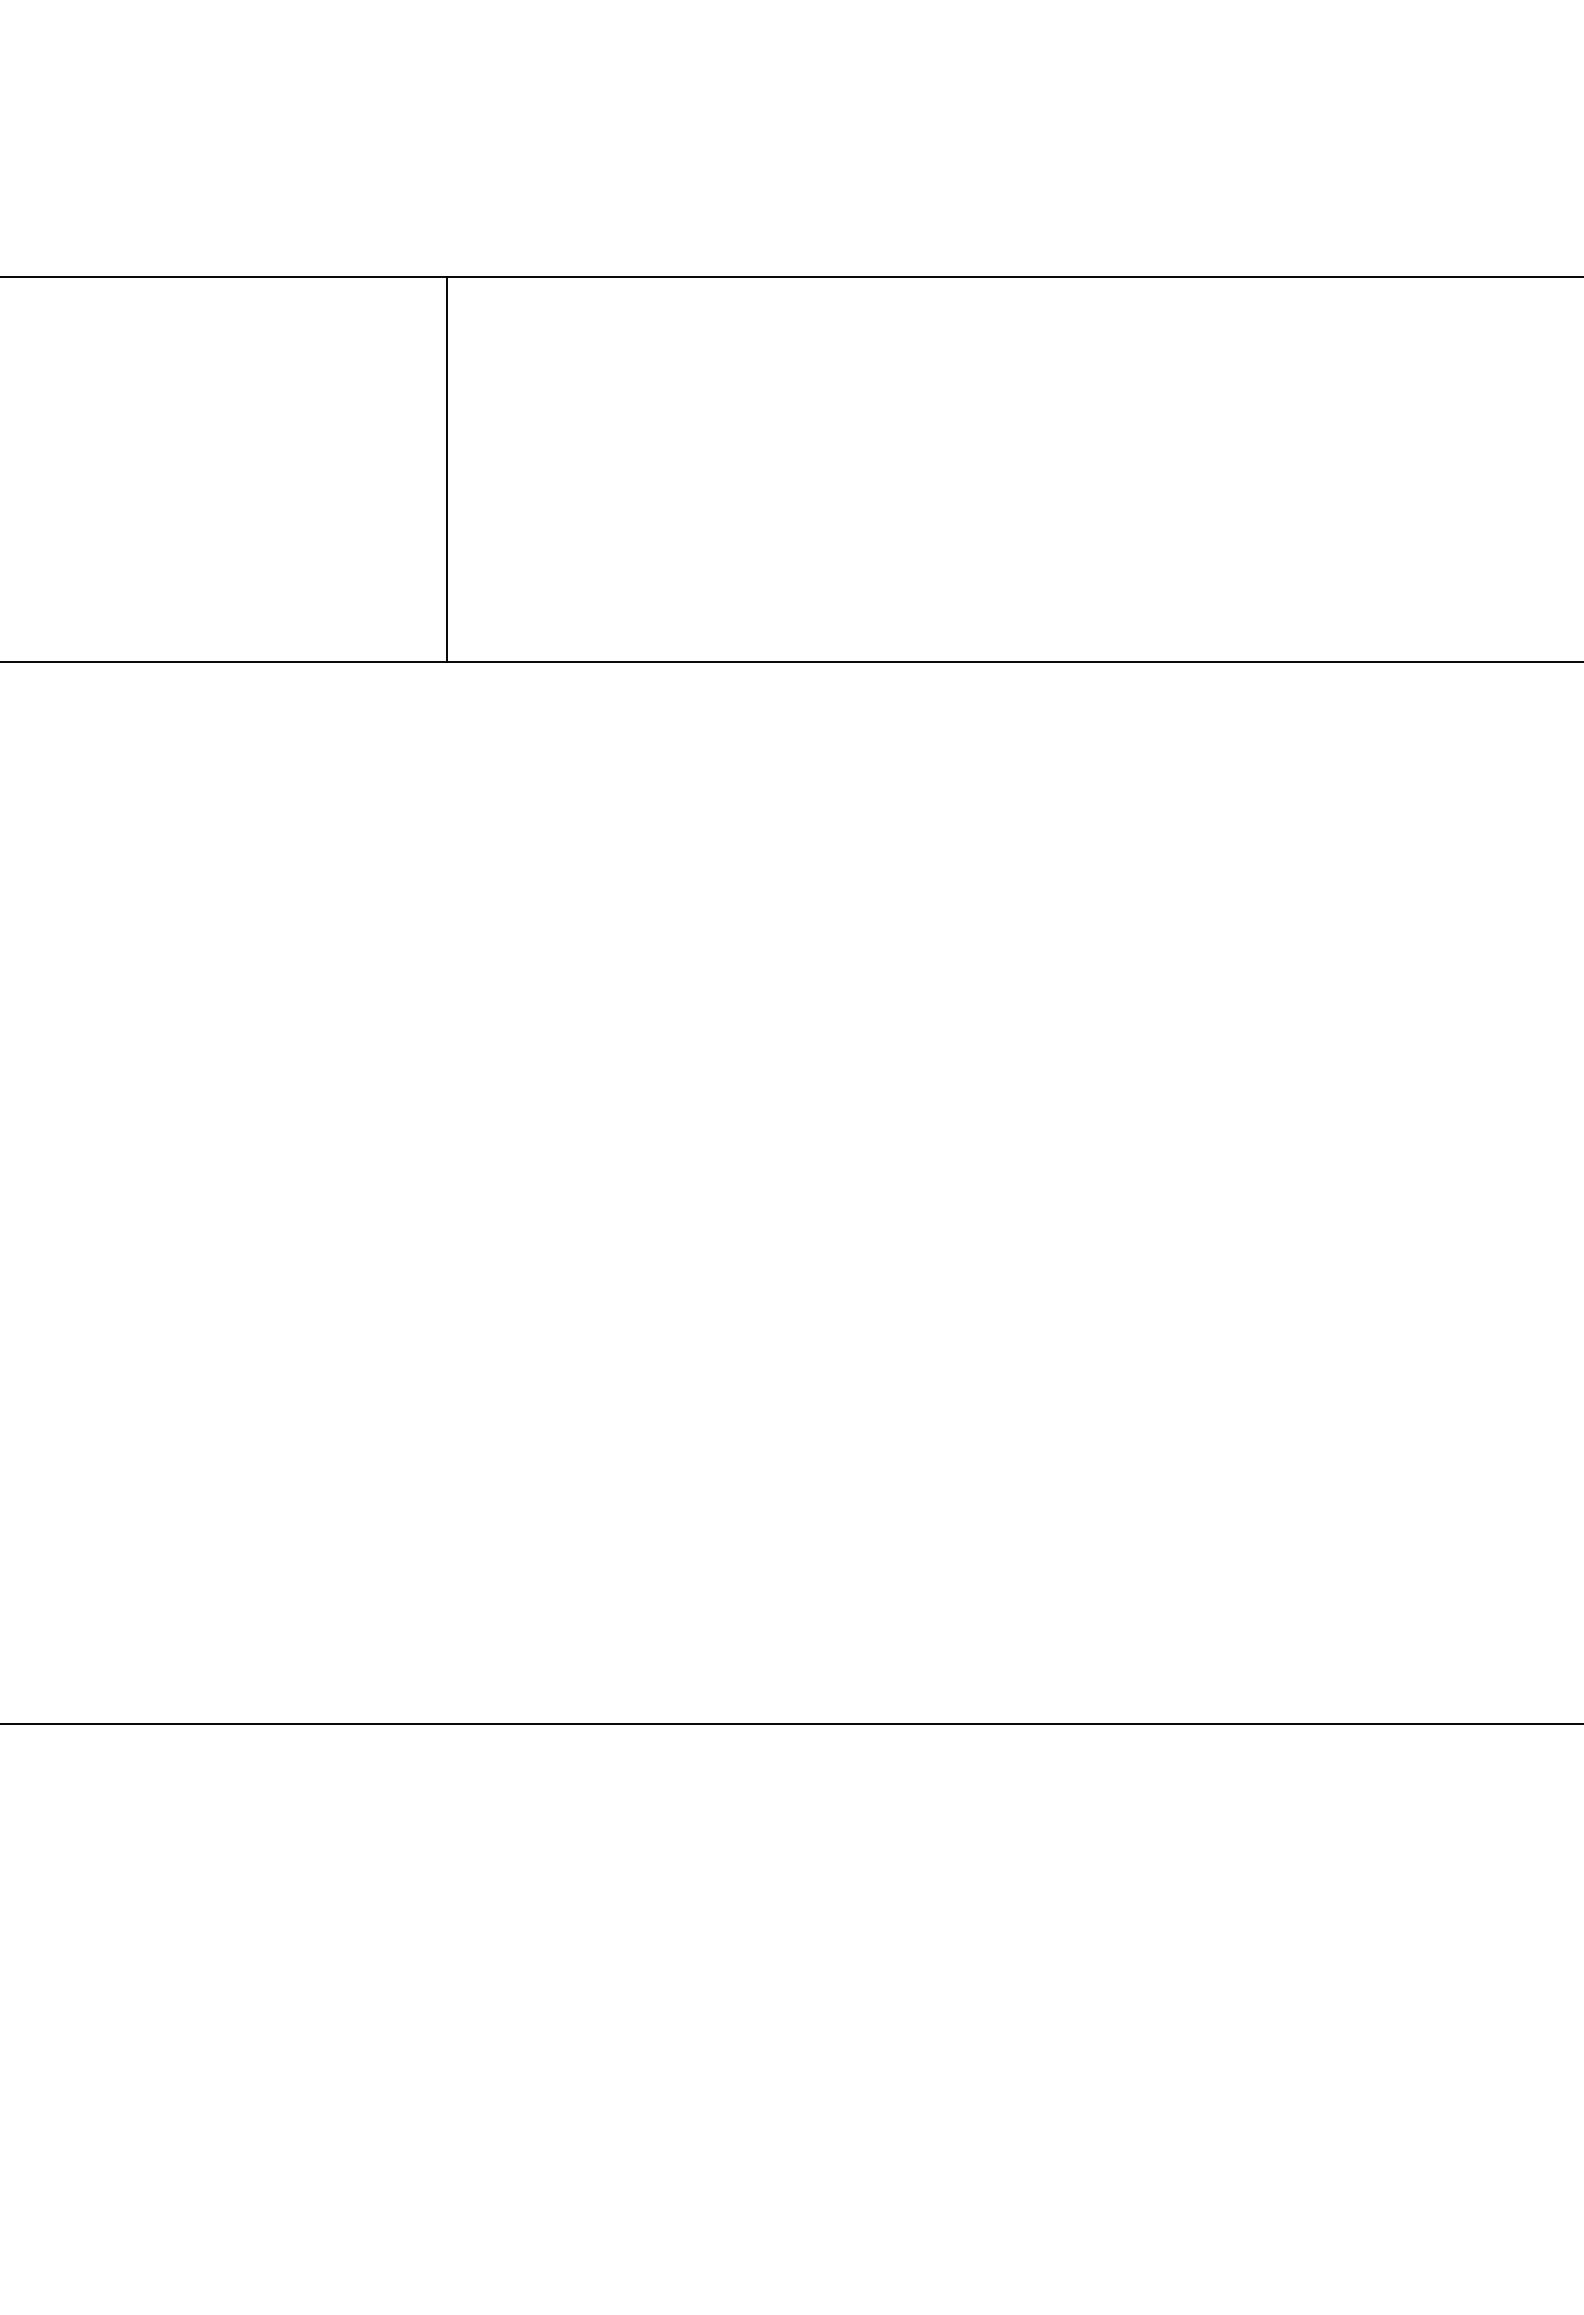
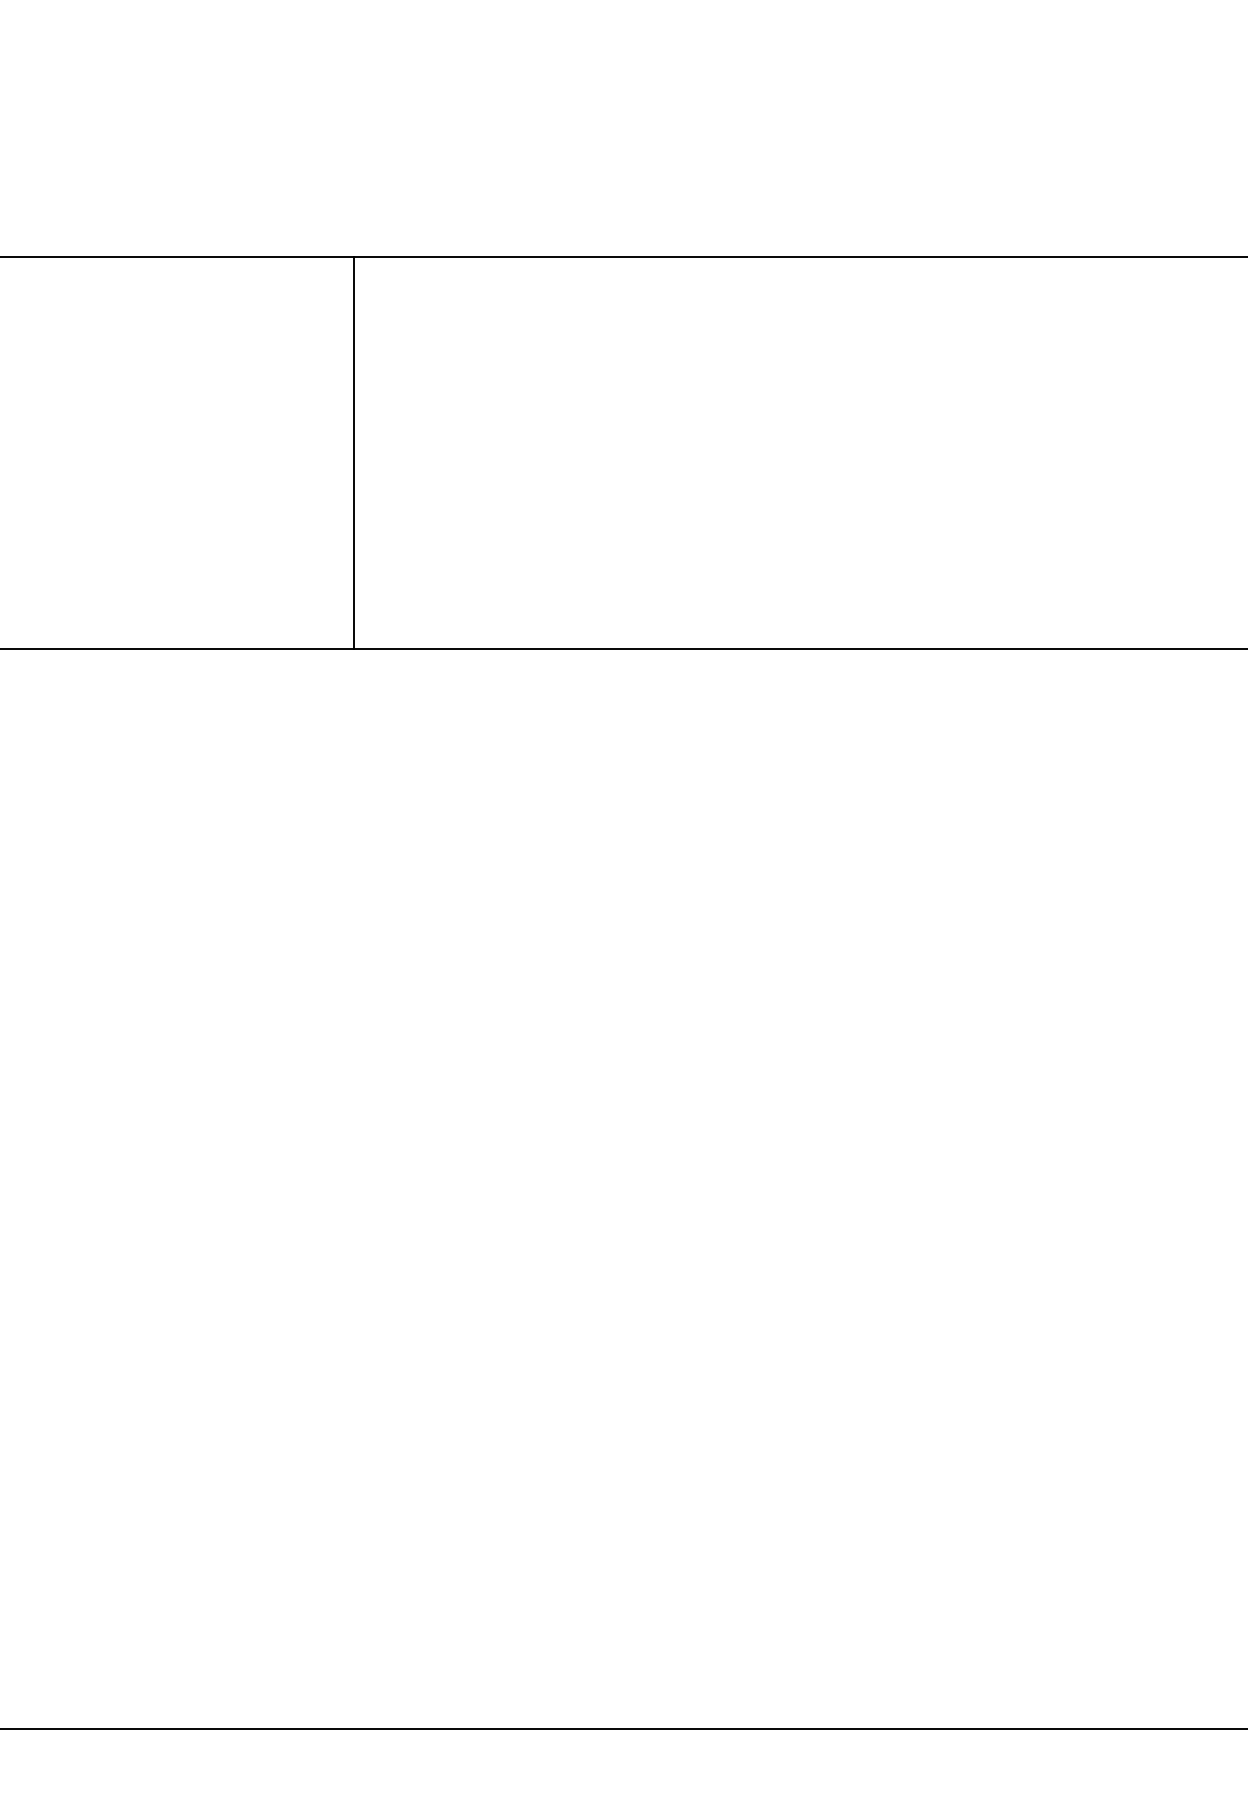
line: (446, 469) -> (353, 452), moved

